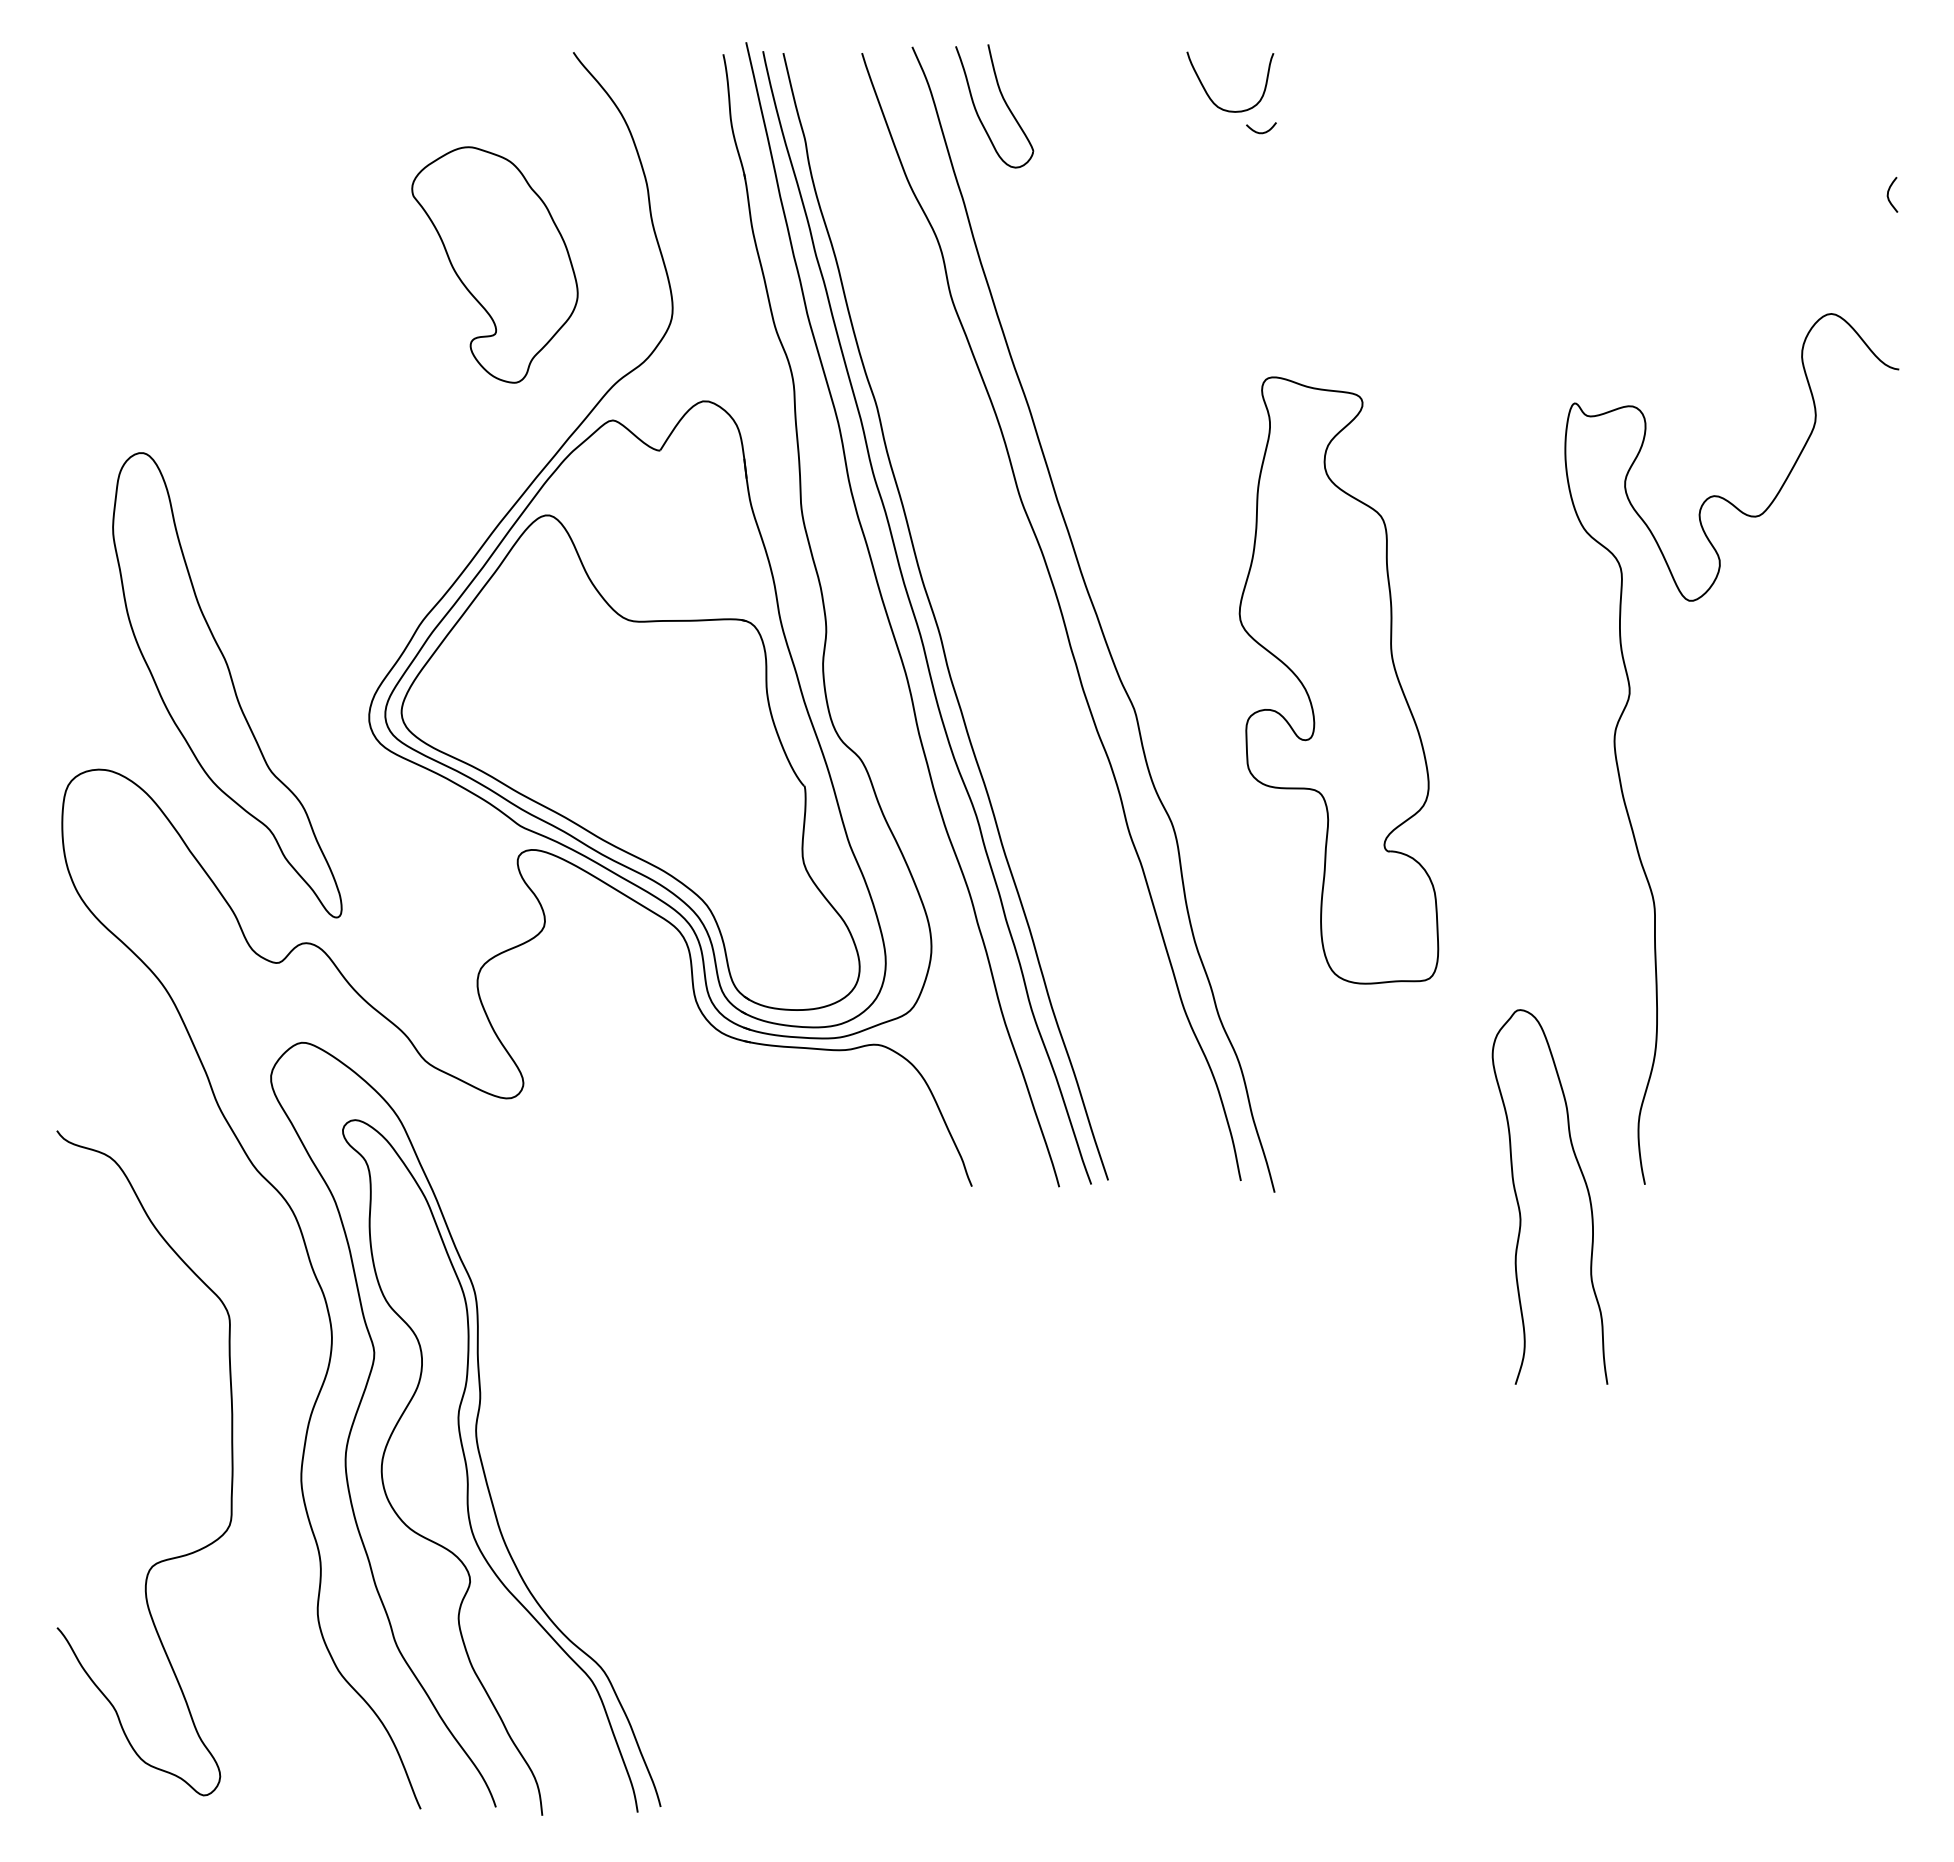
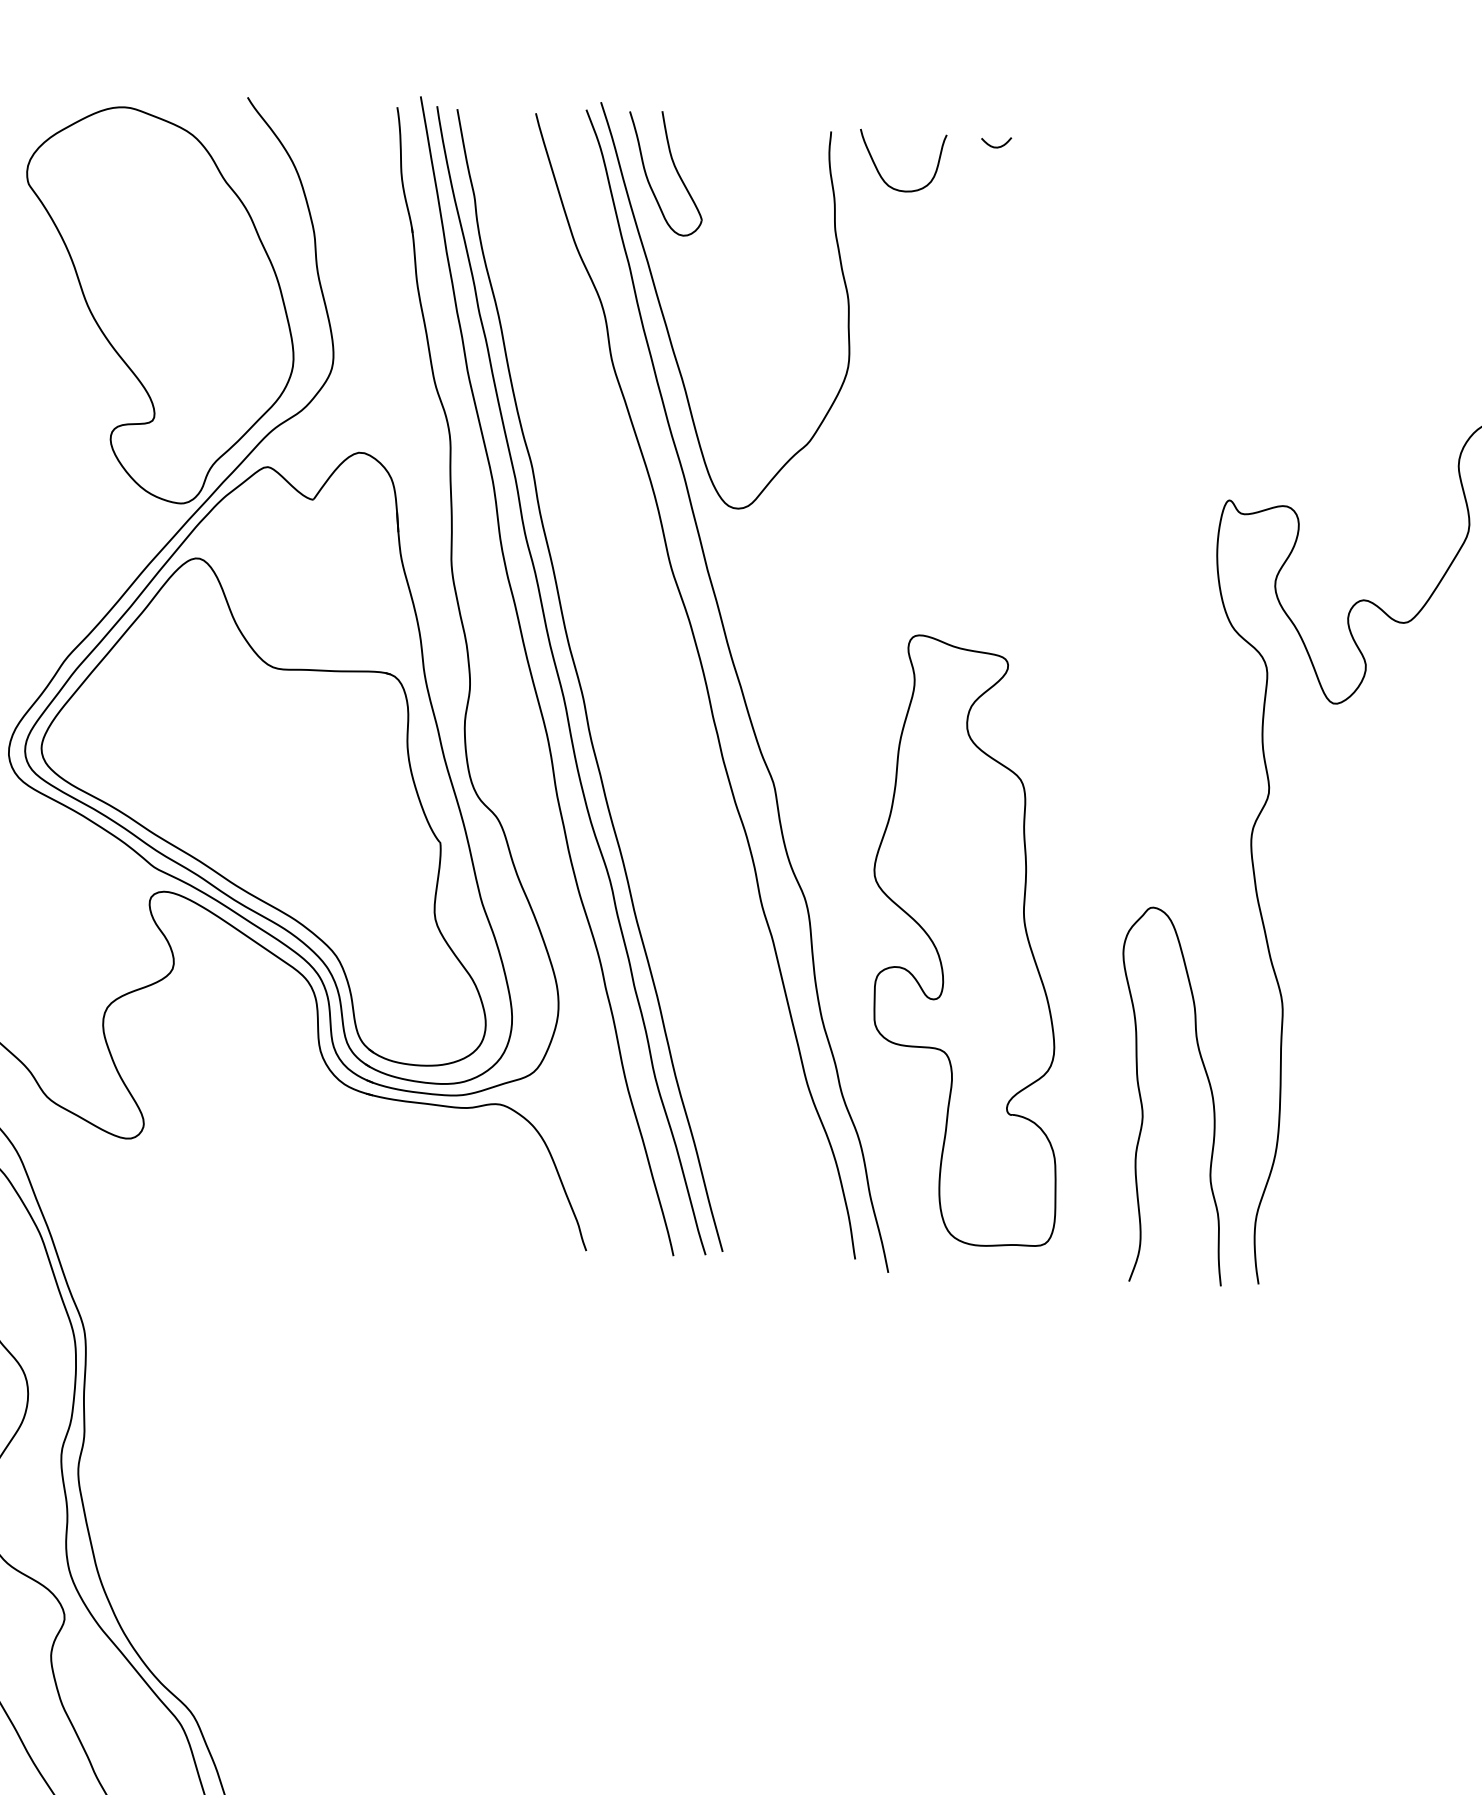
curve: (1261, 132) -> (996, 146), moved
curve: (1003, 255) -> (666, 322), added
part: (494, 264) -> (157, 305), size x1.67
part: (1338, 680) -> (969, 941), moved
curve: (1519, 1204) -> (1142, 1101), moved

